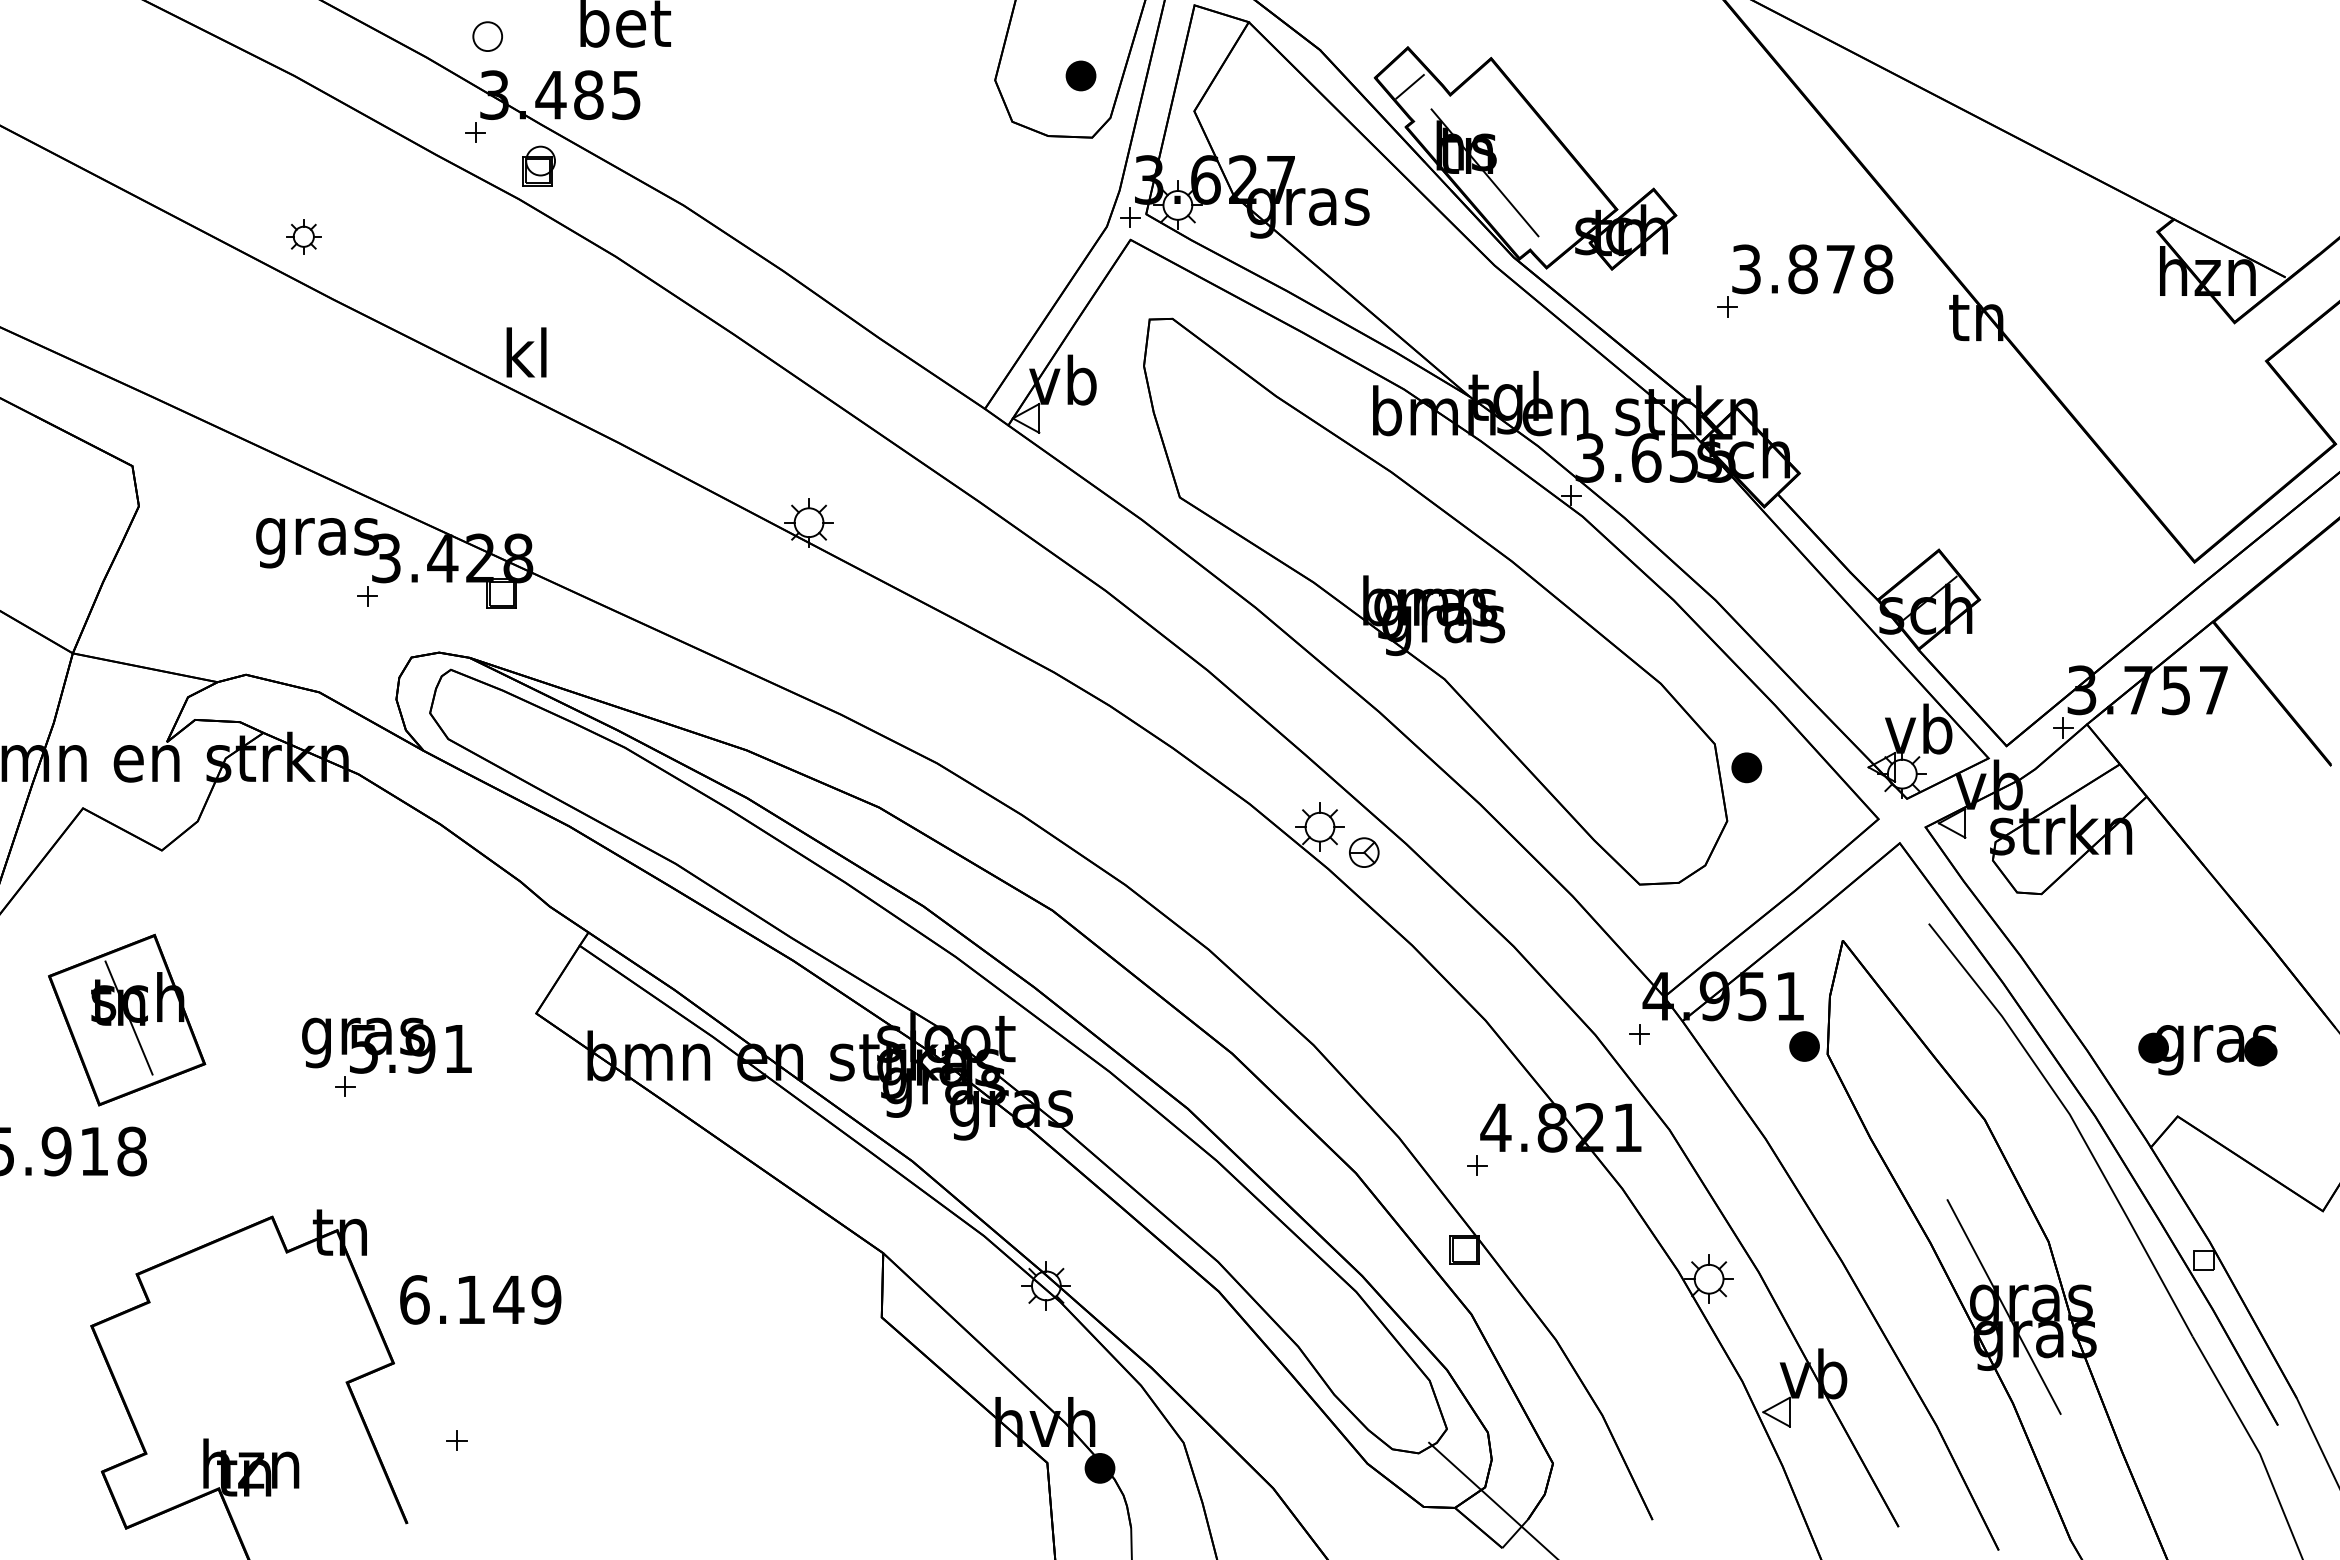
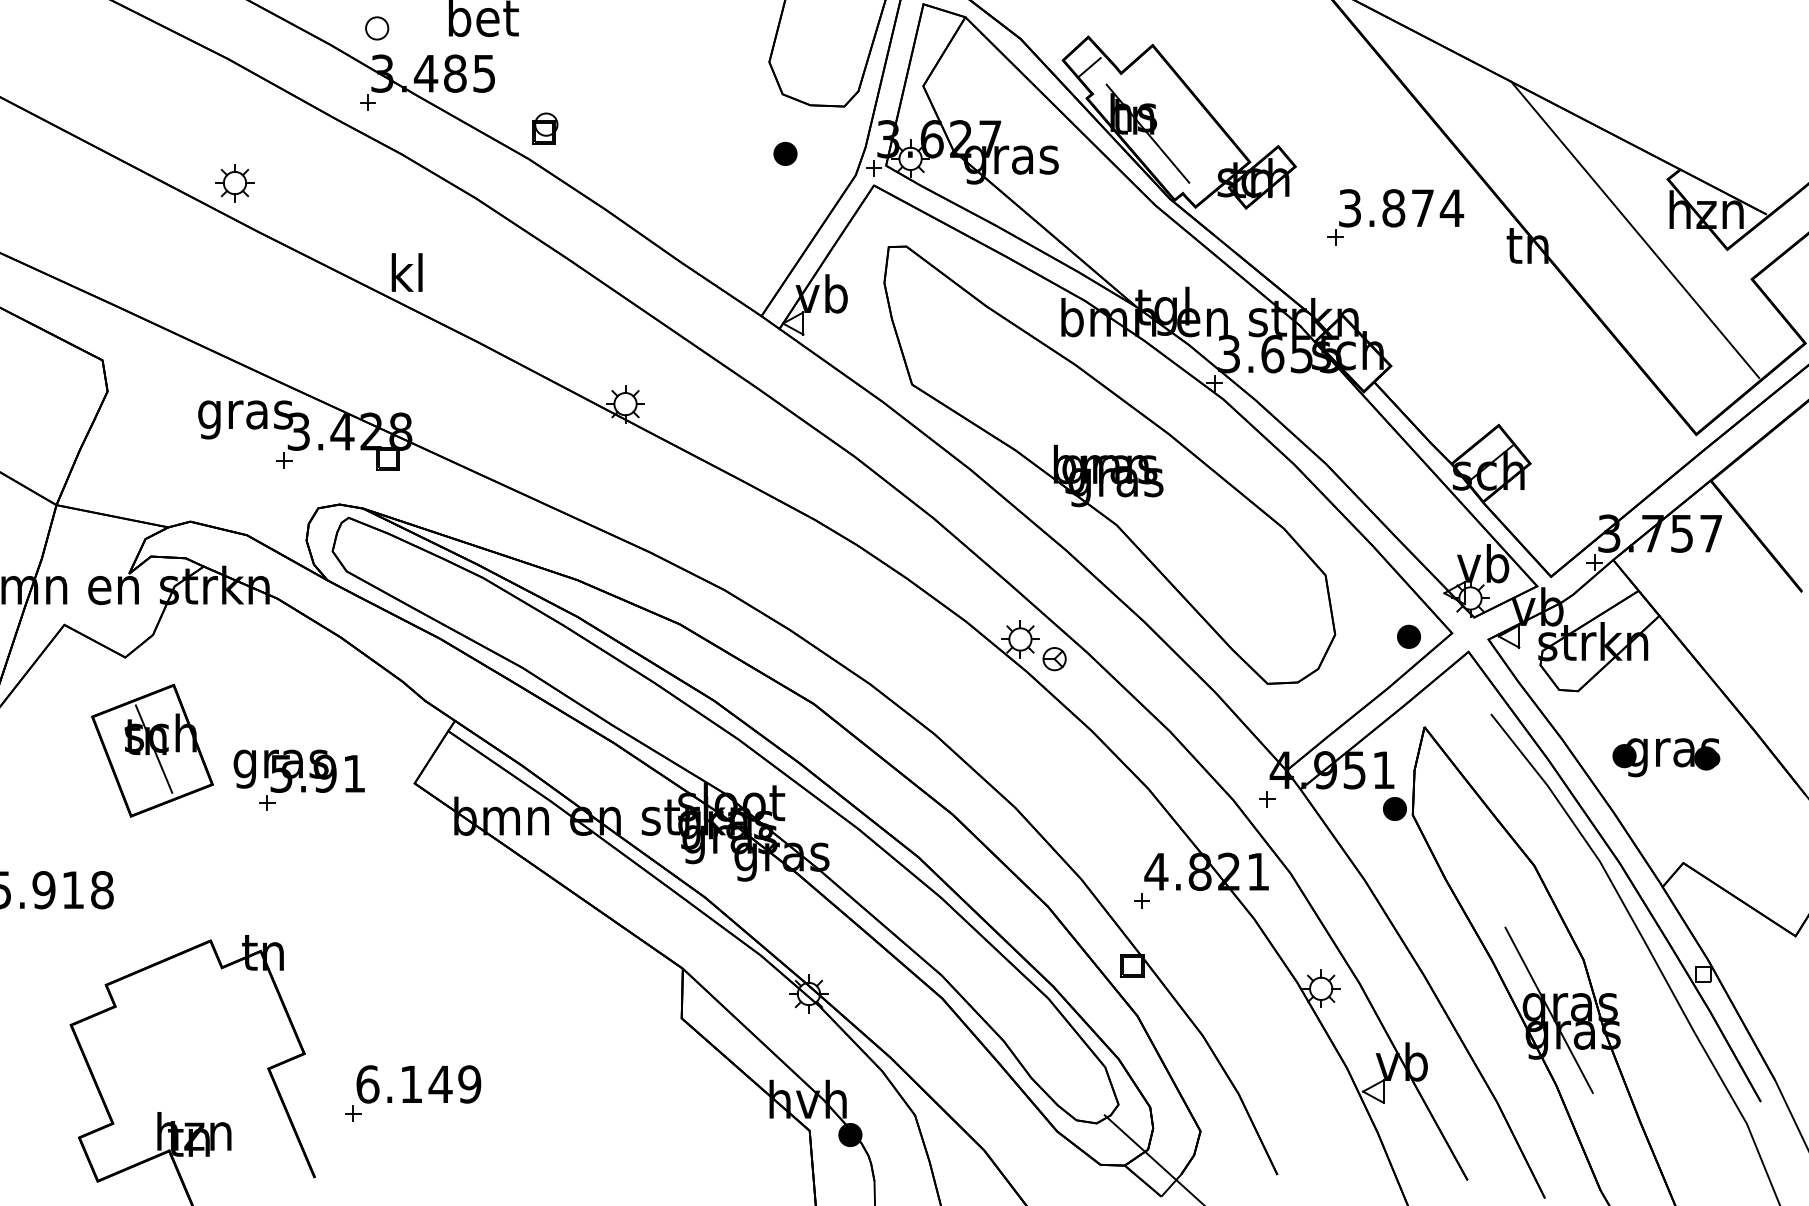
part: (1080, 75) -> (785, 153), moved
part: (538, 165) -> (544, 128), moved
part: (303, 236) -> (234, 182), size x1.43
text: (1878, 269) -> (1452, 208), 3.878 -> 3.874
line: (2115, 296) -> (1635, 229), added
part: (1746, 767) -> (1408, 636), moved
part: (127, 1019) -> (152, 750), moved
part: (2199, 1050) -> (1660, 757), moved
part: (386, 1056) -> (298, 779), moved
text: (480, 1299) -> (418, 1084), moved

